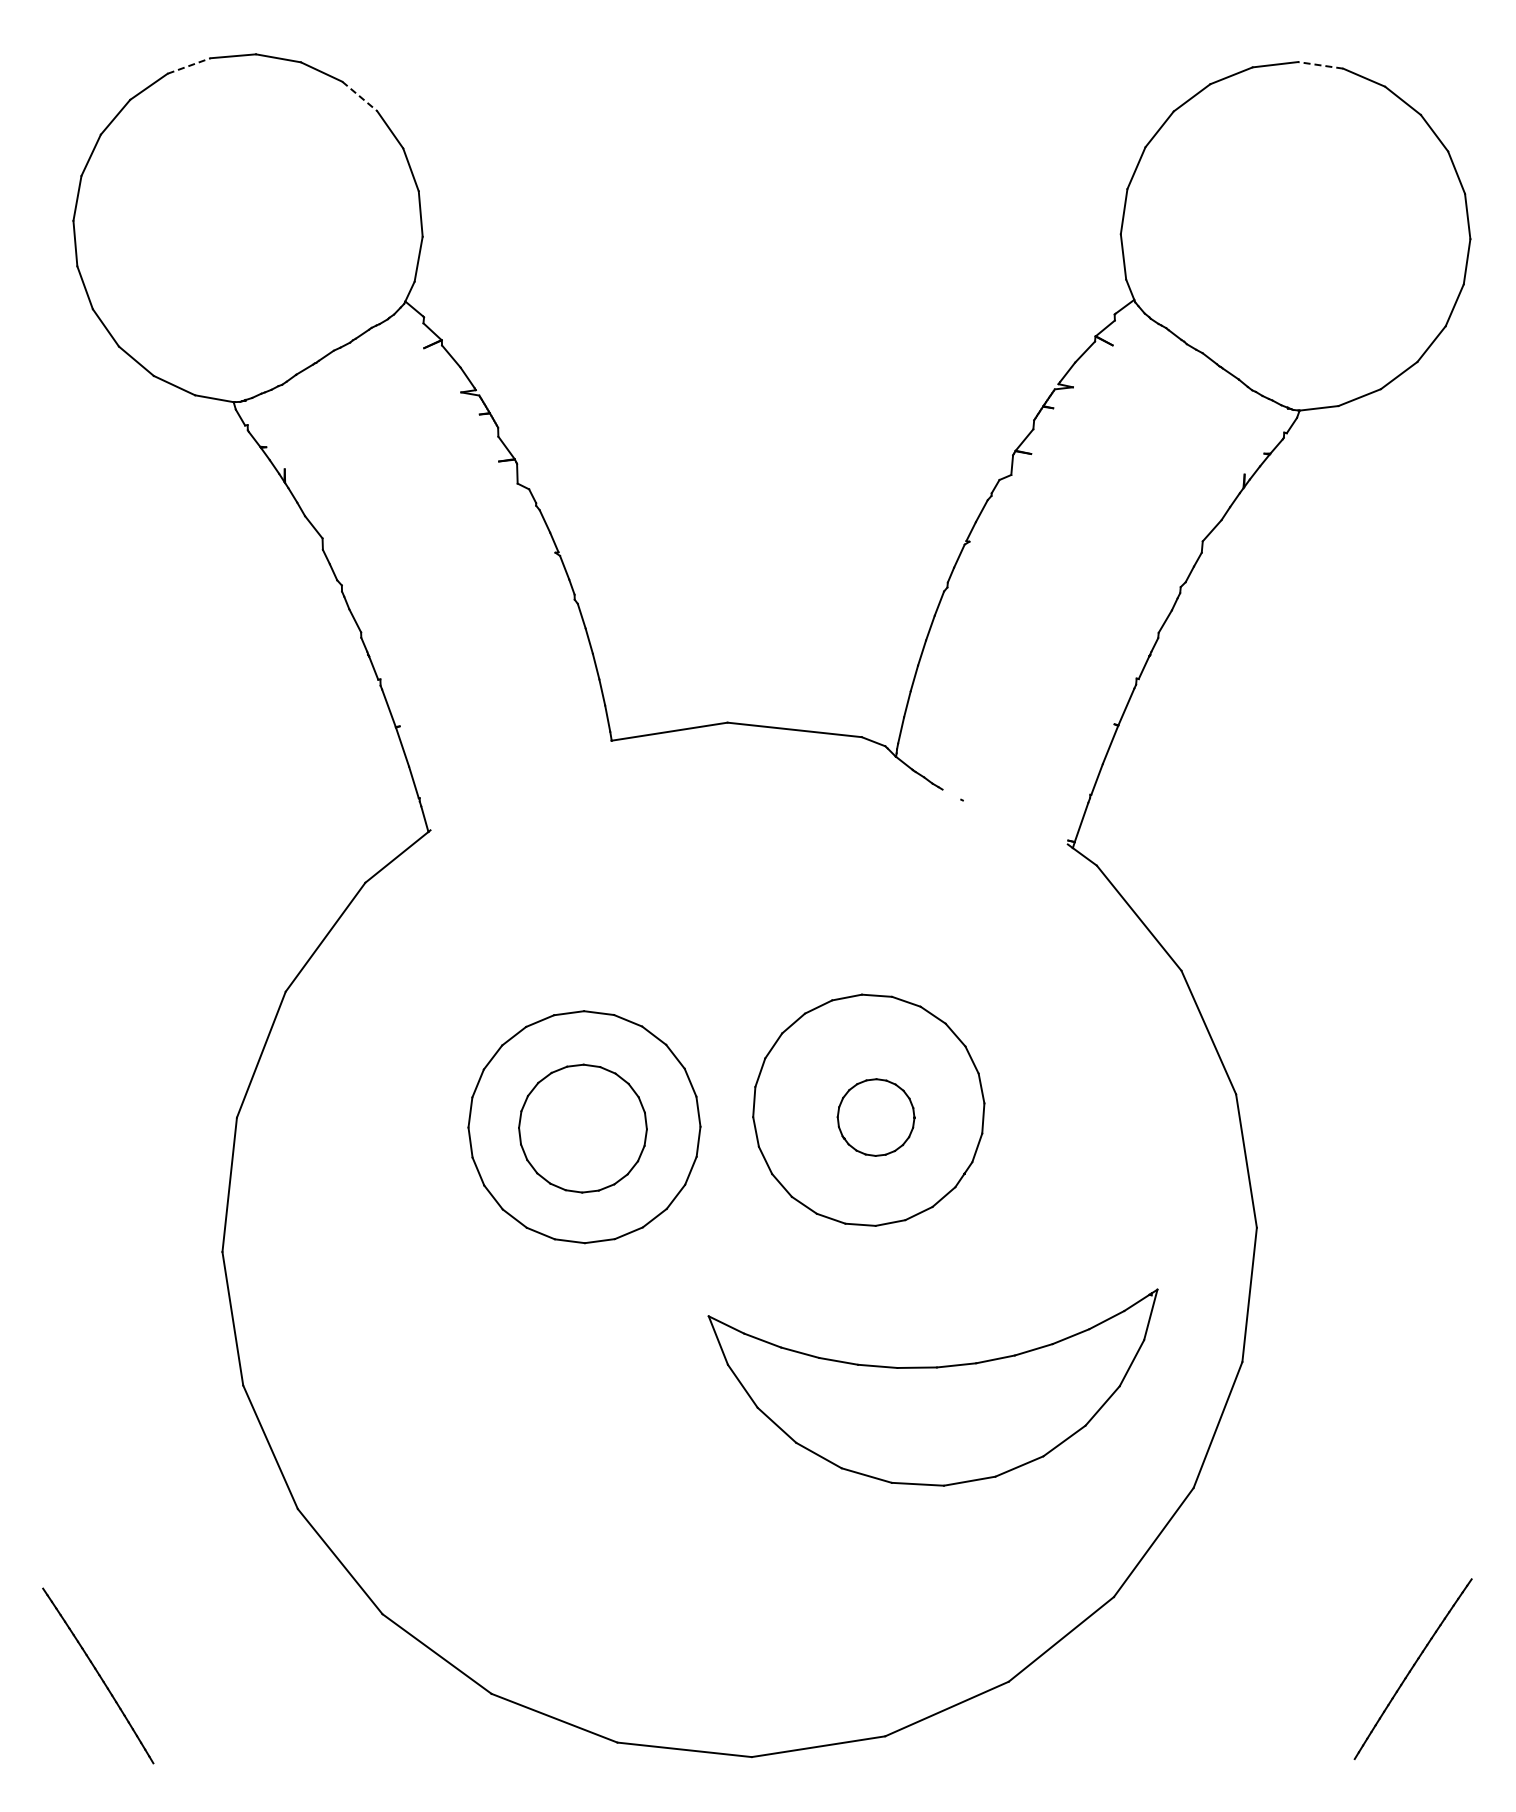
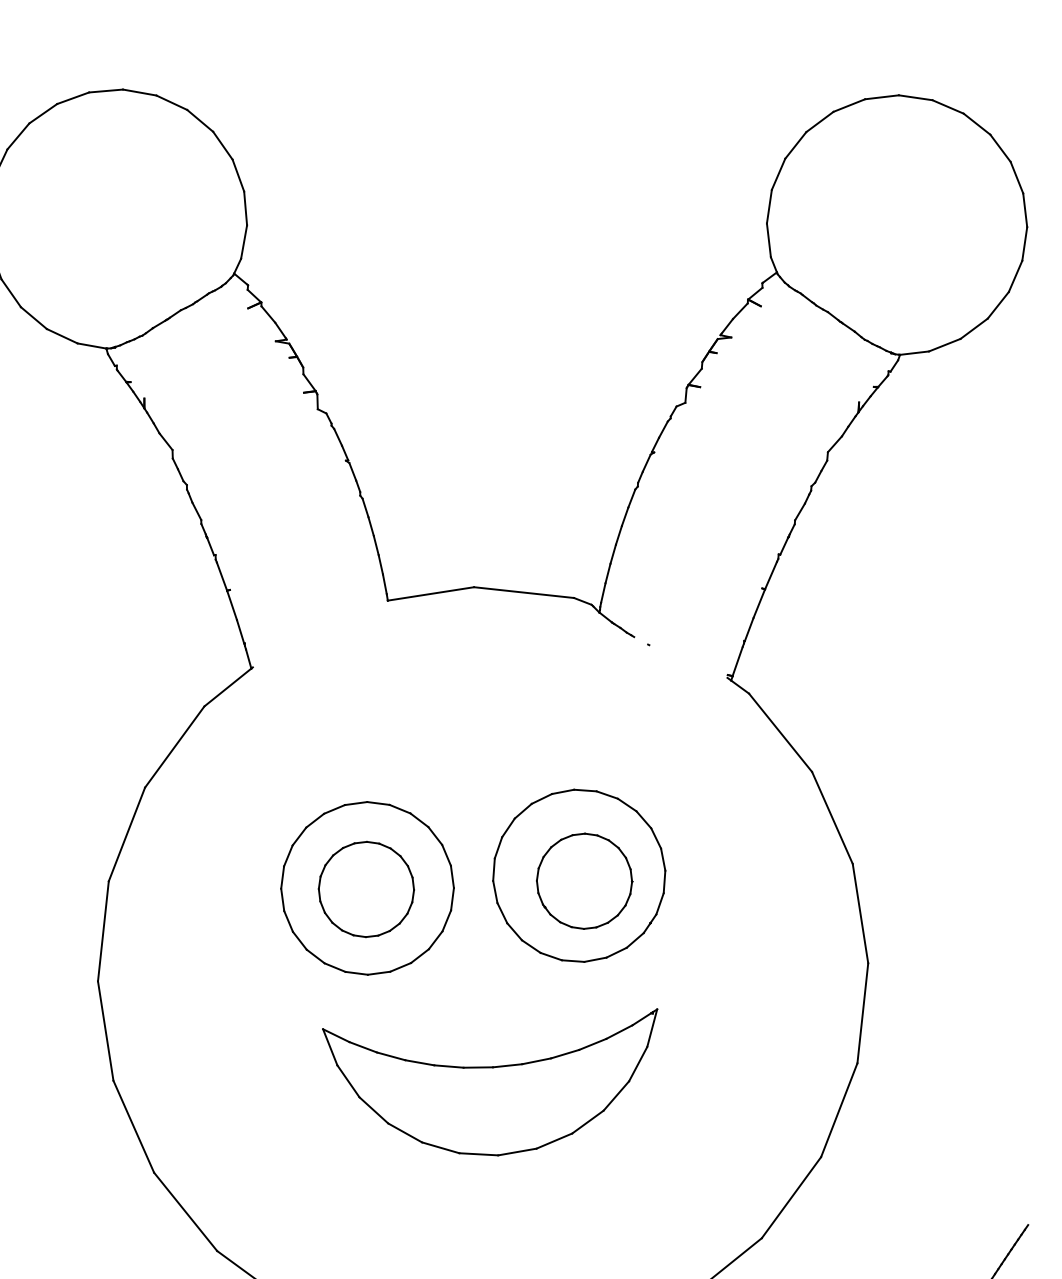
line: (1320, 65) -> (915, 97), dashed -> solid
line: (189, 66) -> (73, 98), dashed -> solid
line: (359, 96) -> (200, 120), dashed -> solid
part: (876, 1117) -> (584, 881), size x1.67
part: (932, 1387) -> (489, 1082), moved

